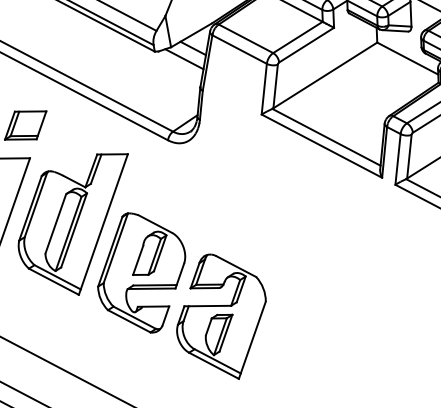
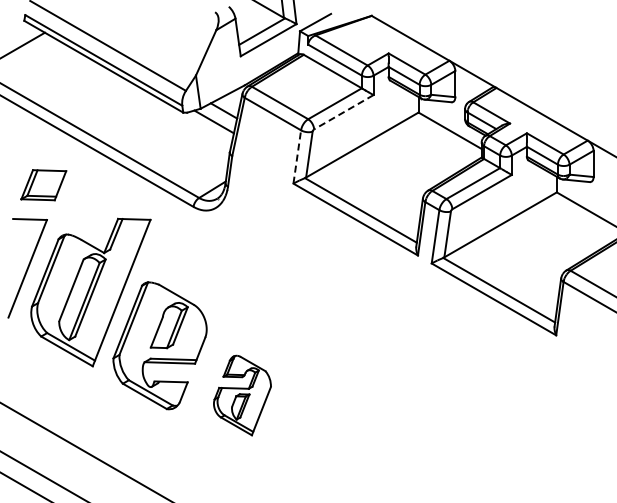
line: (306, 45) -> (343, 112), solid -> dashed
line: (264, 88) -> (297, 156), solid -> dashed
part: (221, 316) -> (242, 395), size x0.6

